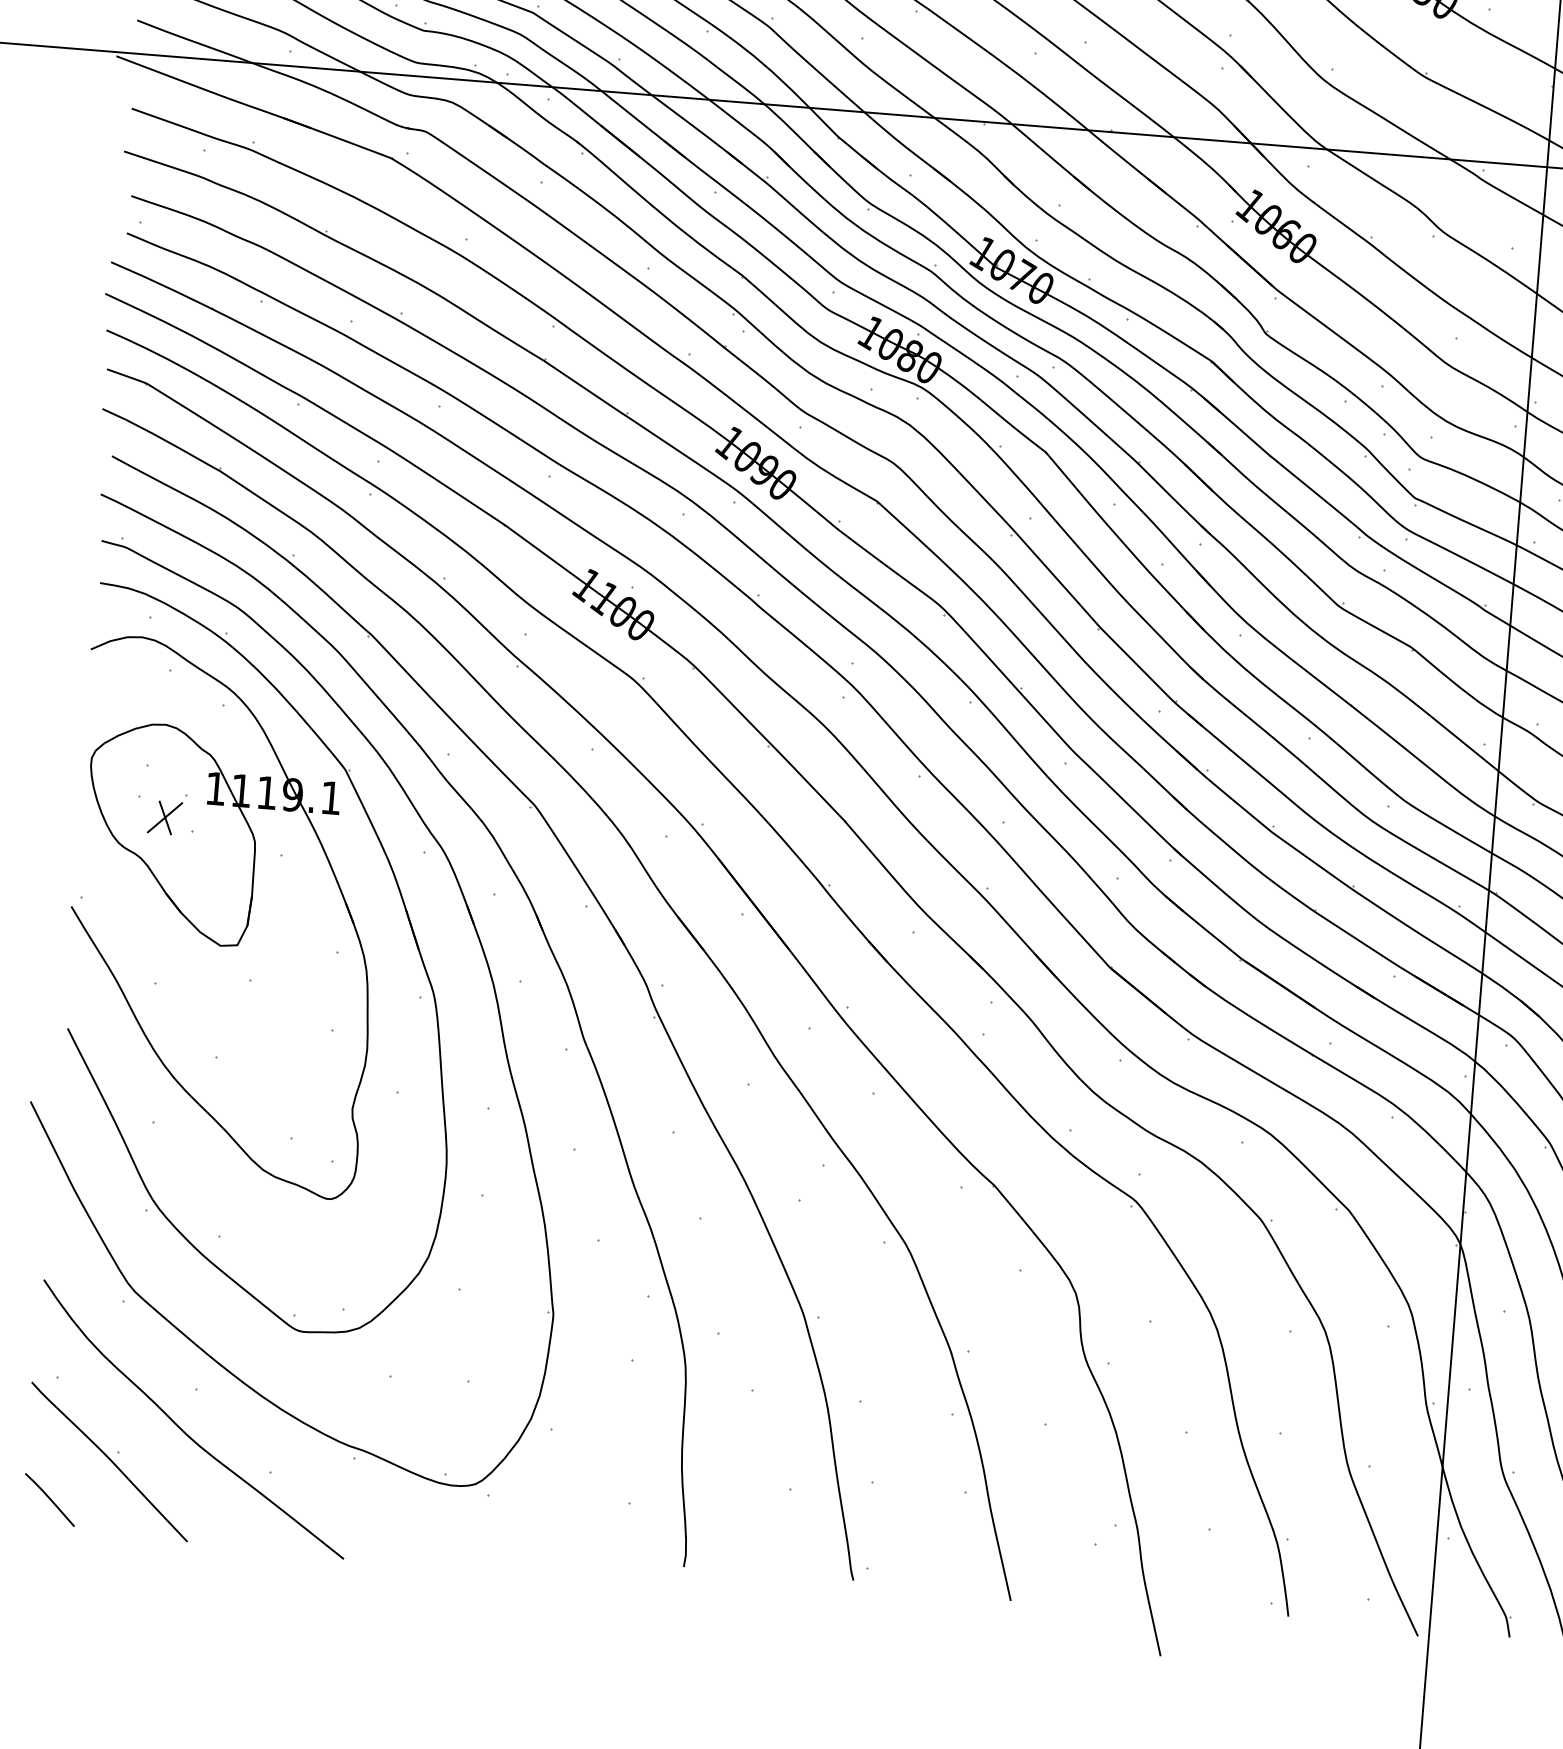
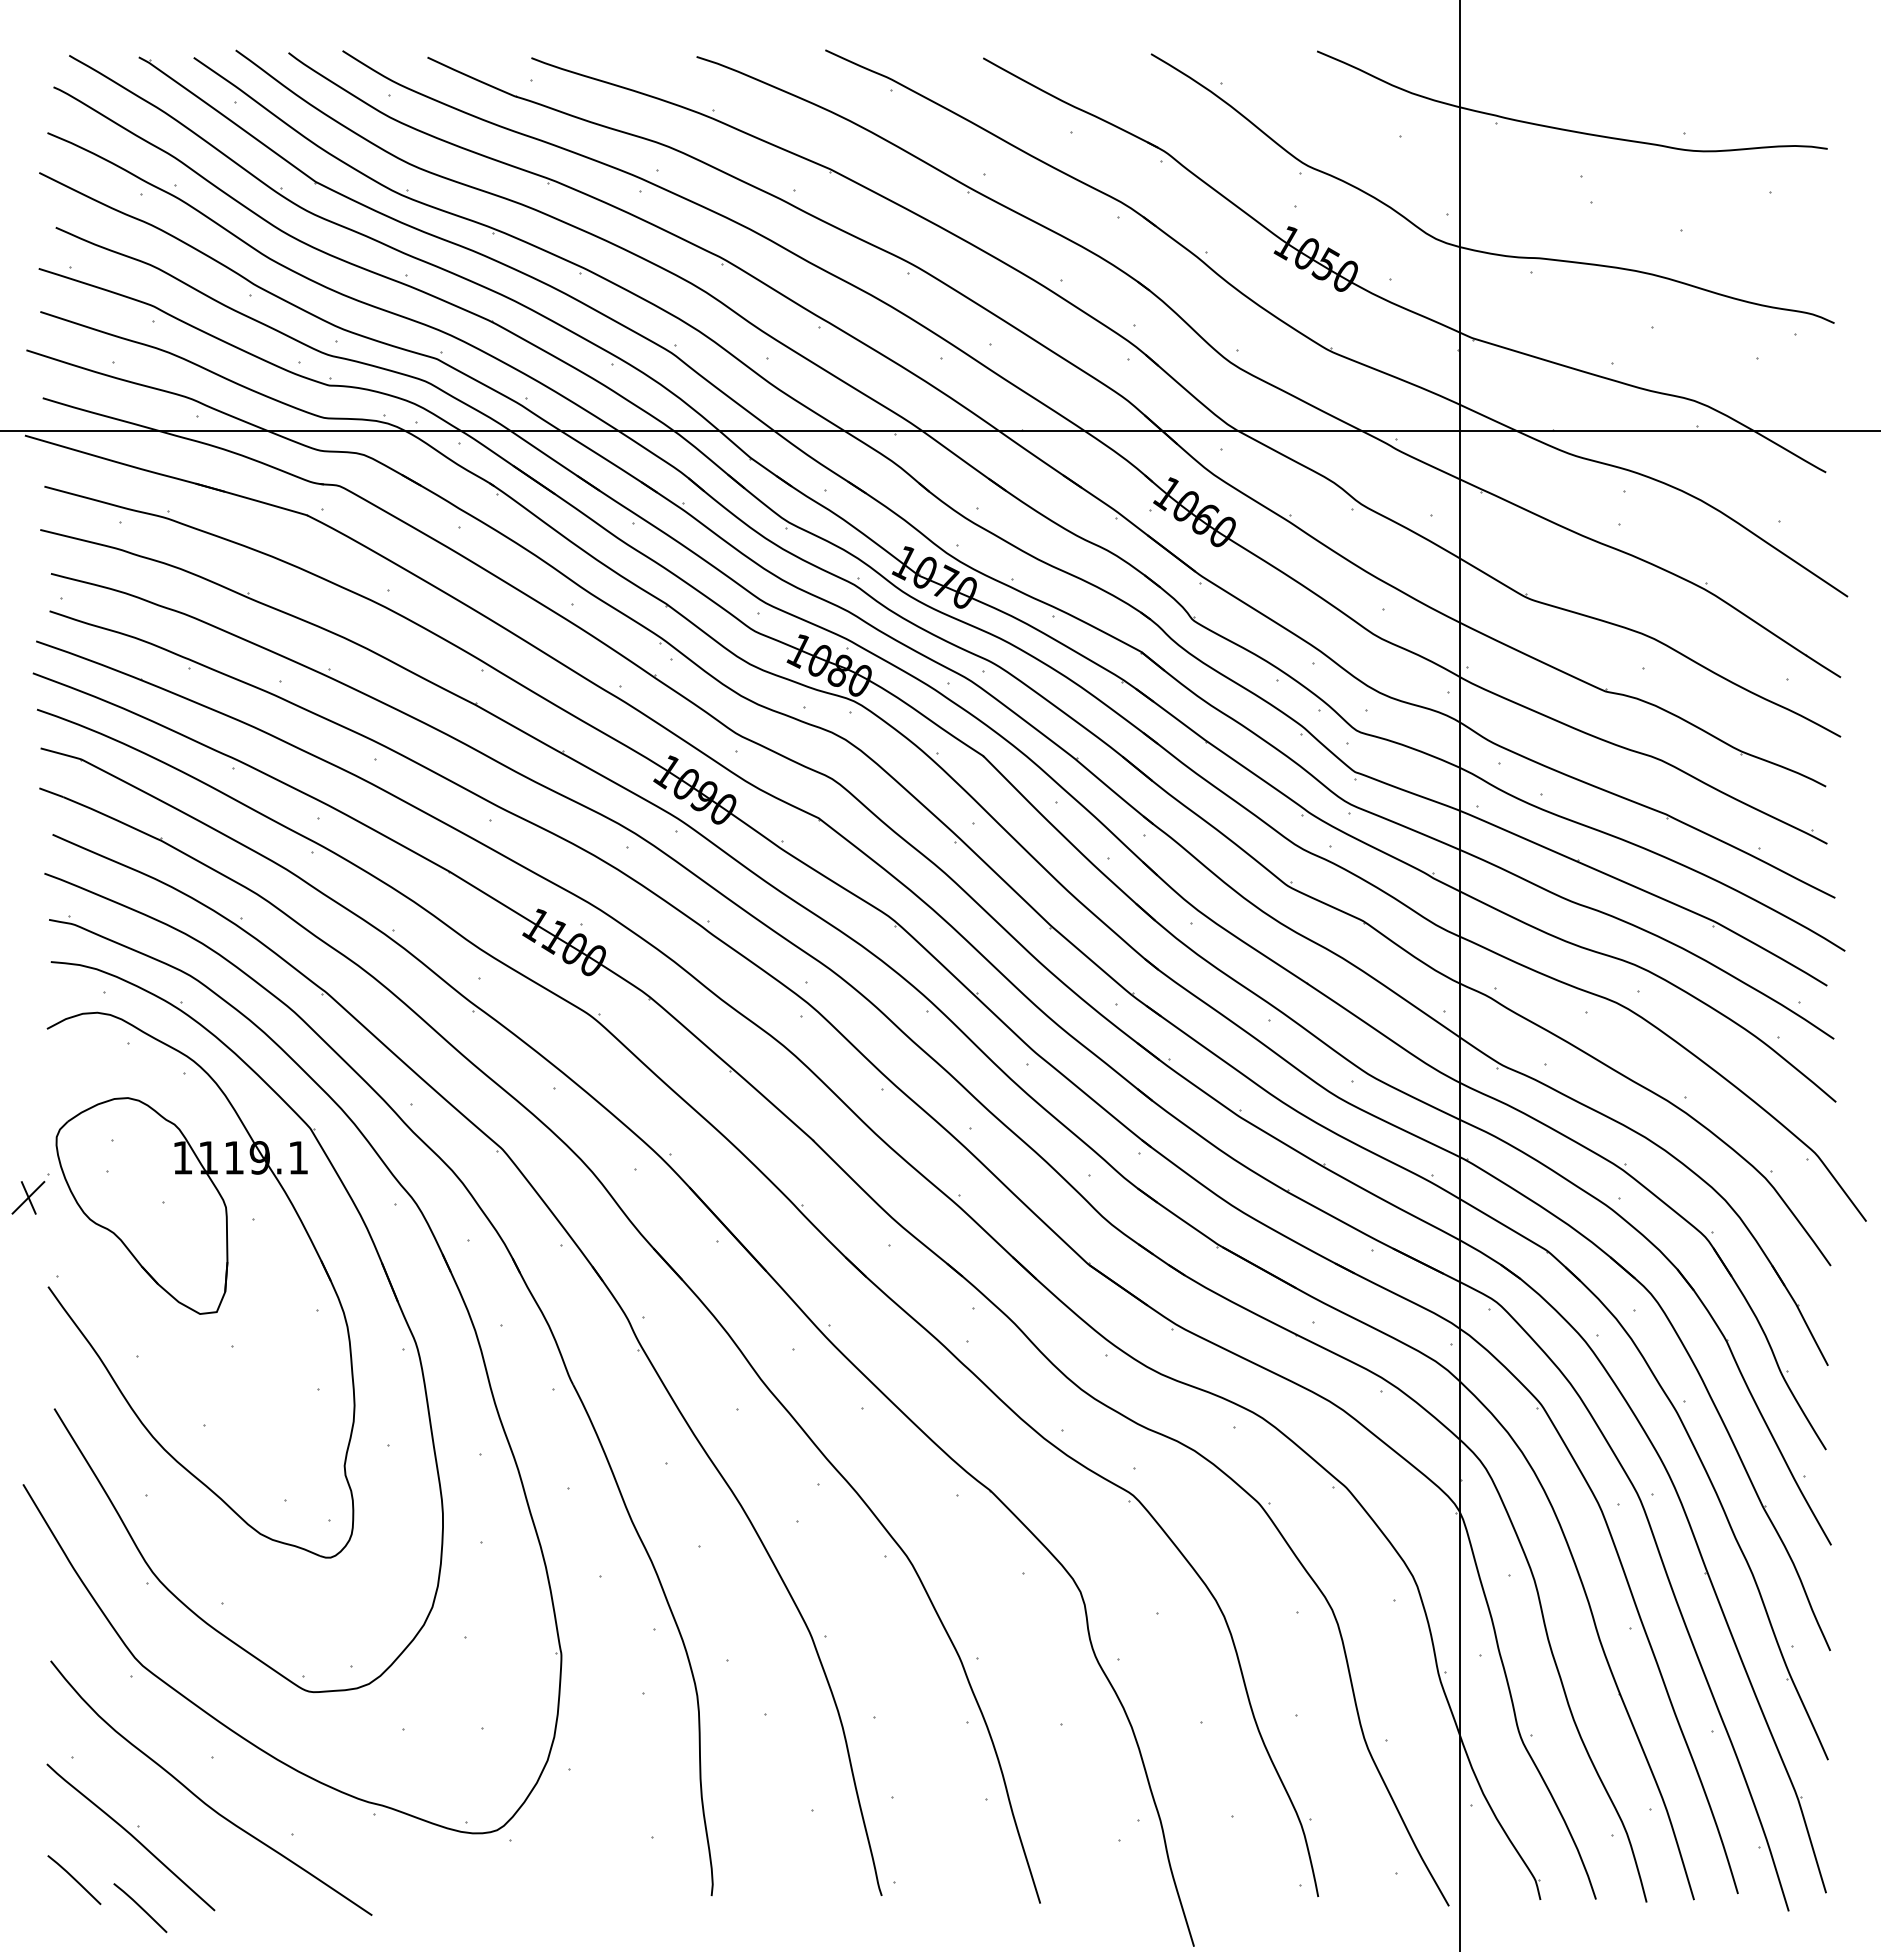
part: (167, 813) -> (30, 1193), moved
line: (113, 1533) -> (140, 1908), added

